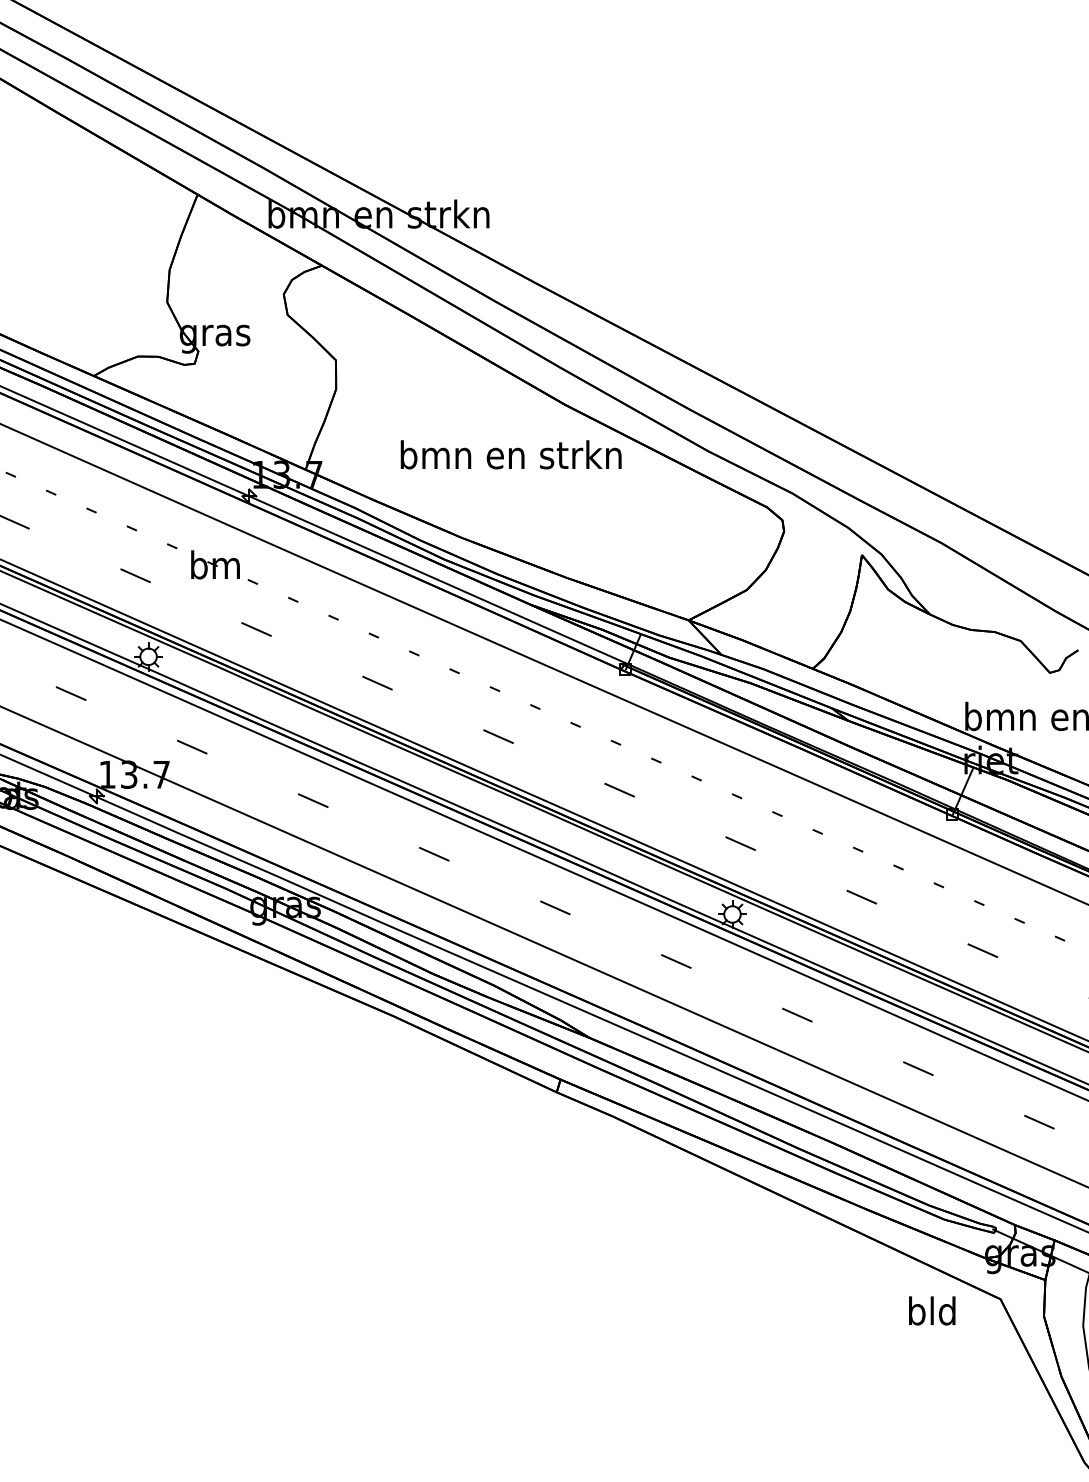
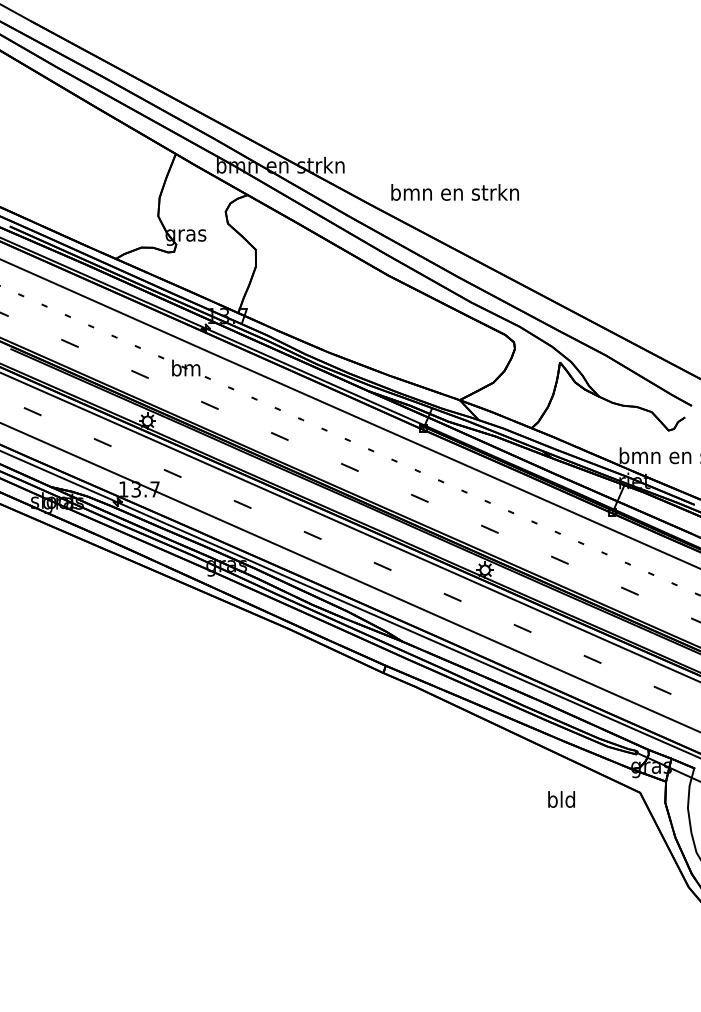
text: (510, 454) -> (454, 192), moved
text: (931, 1310) -> (561, 799), moved

